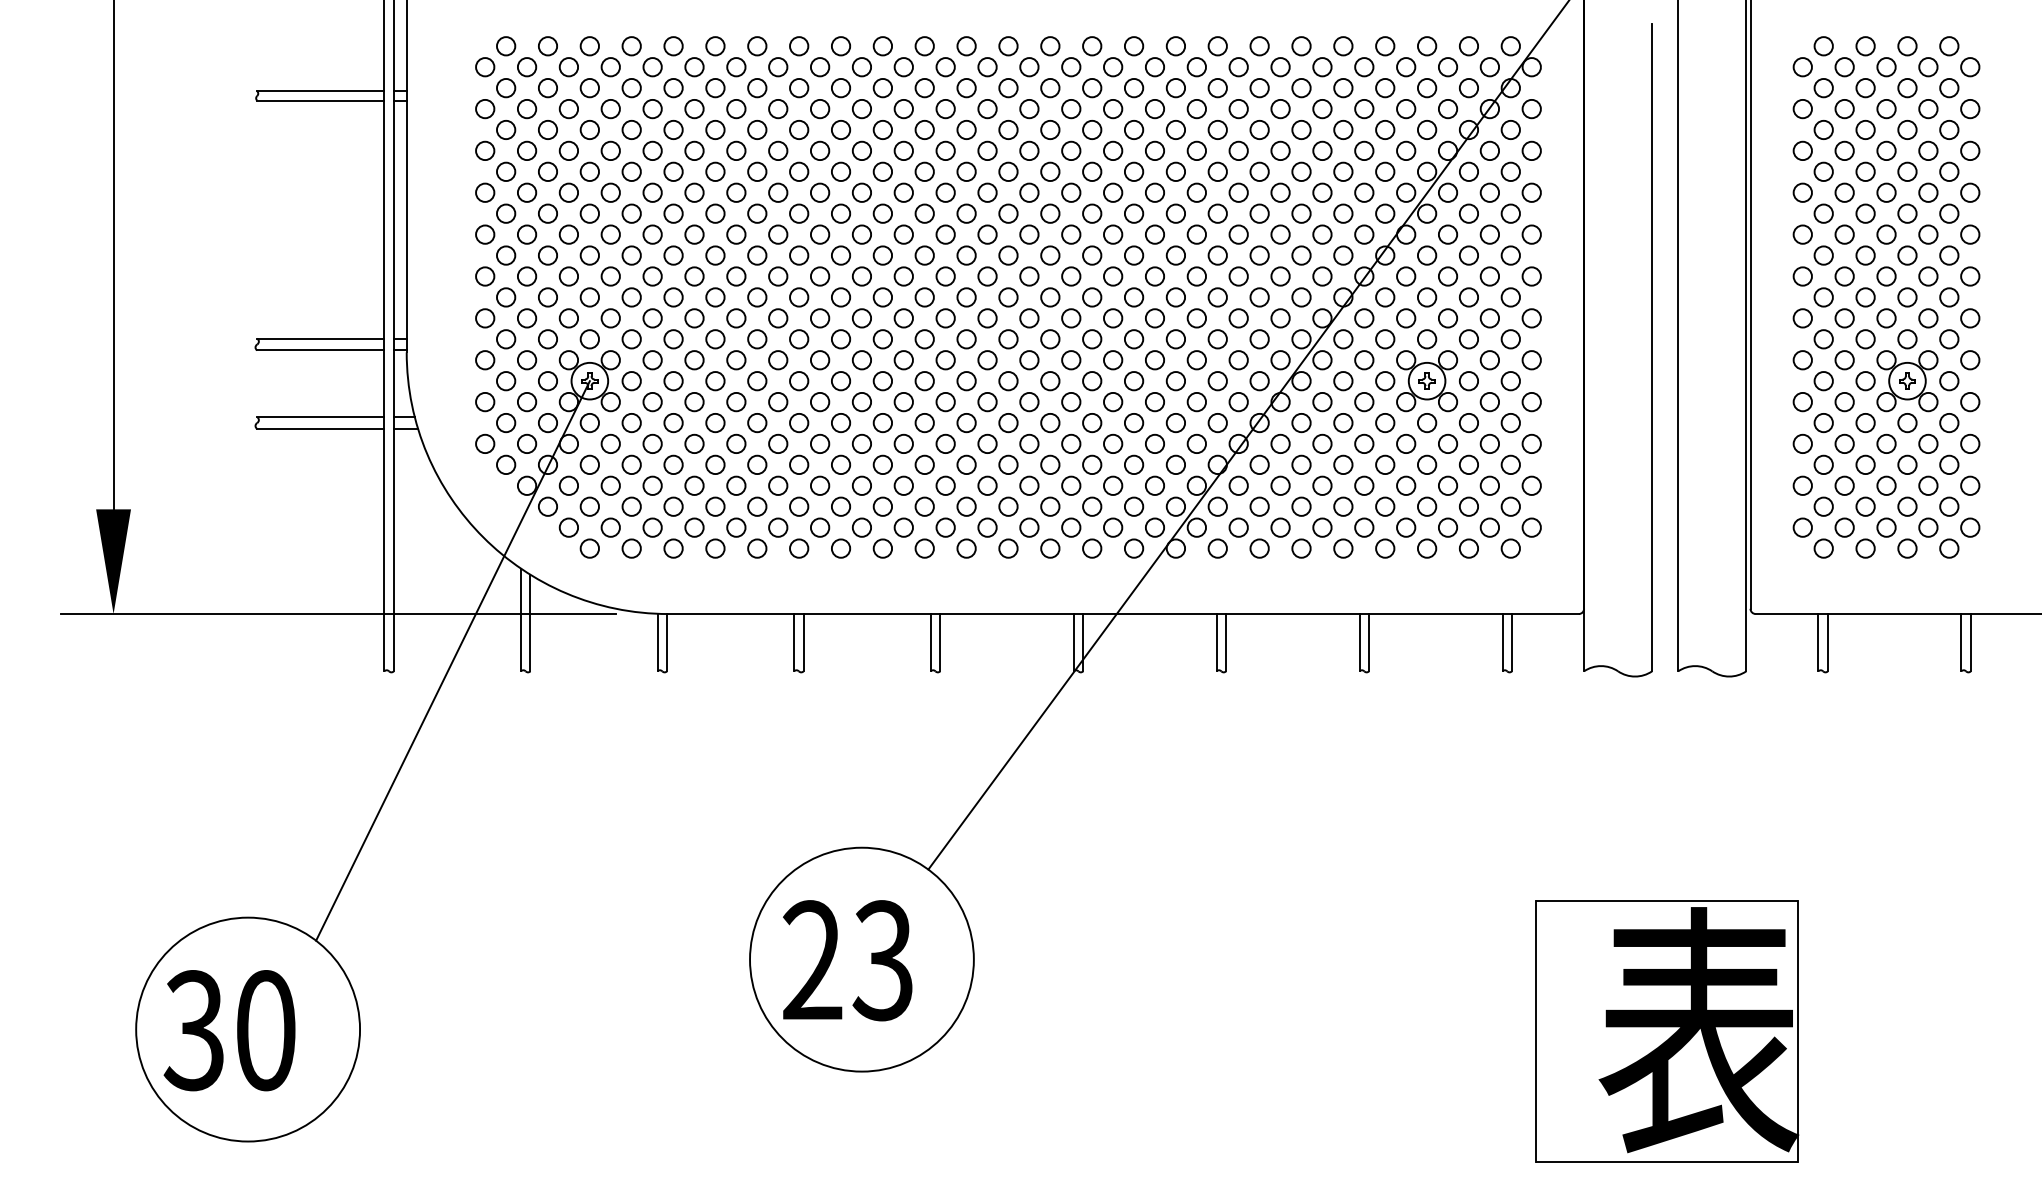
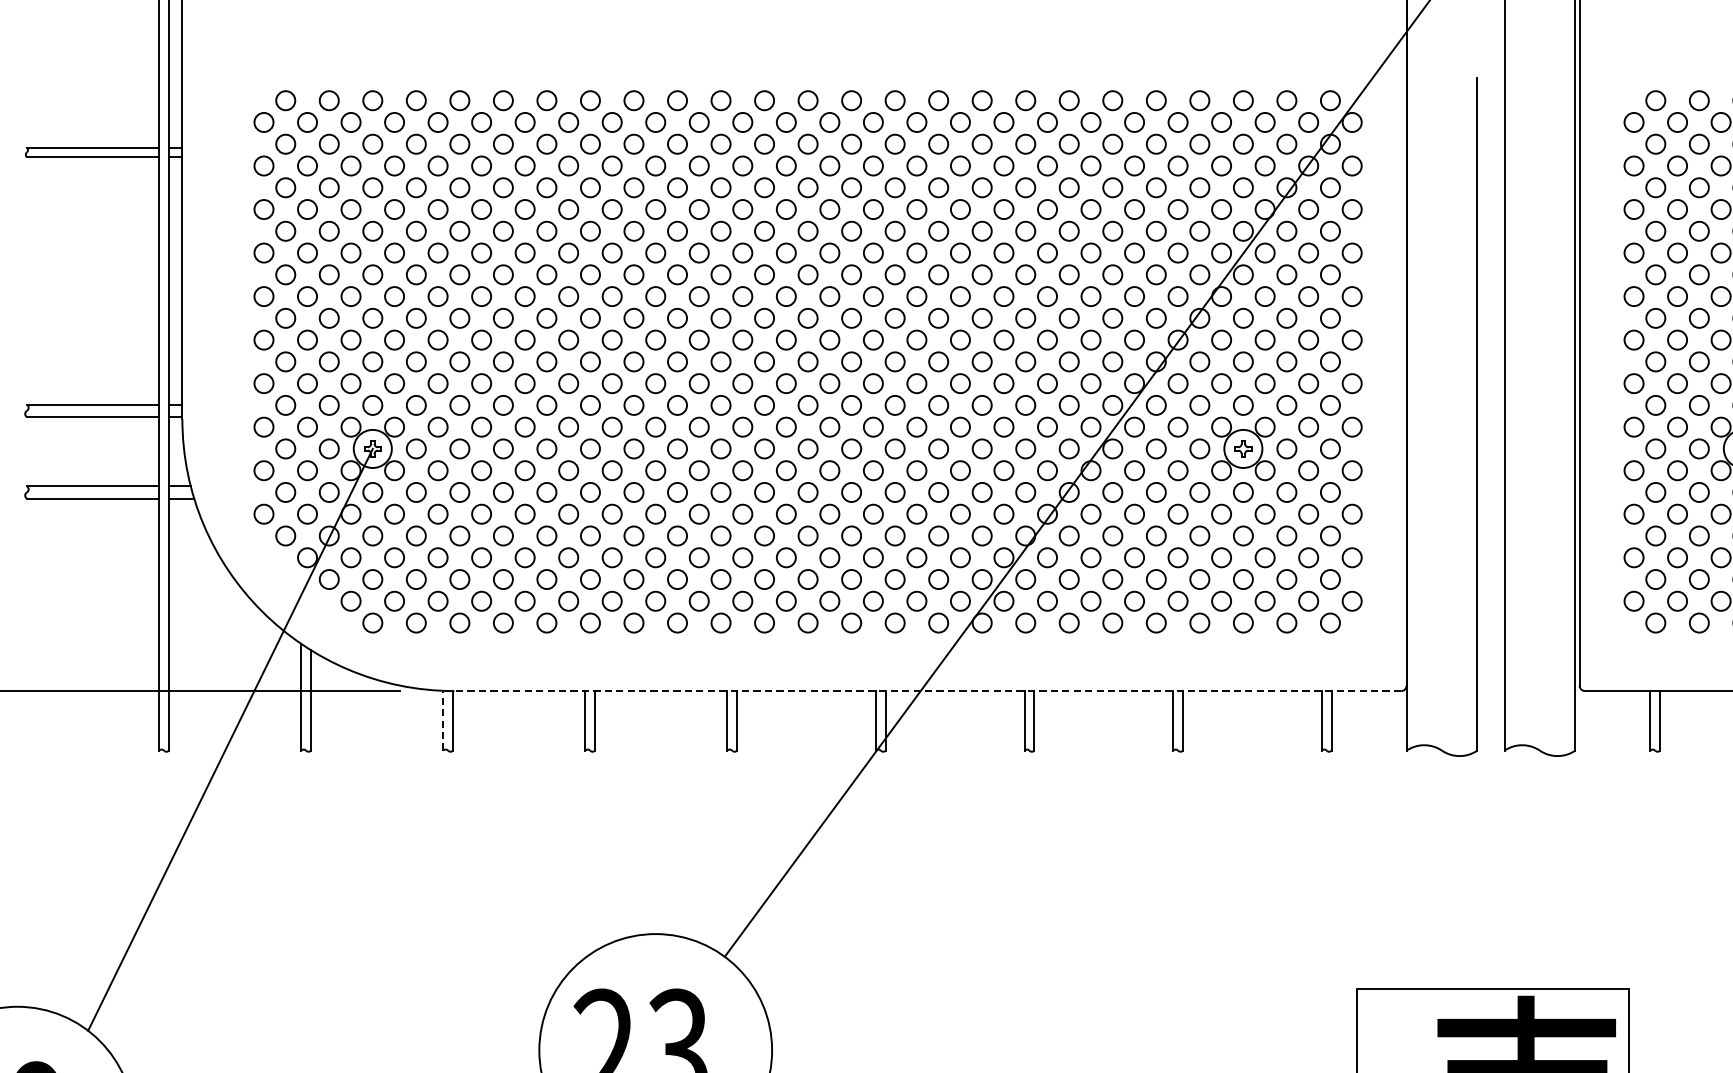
line: (1123, 614) -> (927, 691), solid -> dashed
line: (657, 642) -> (443, 720), solid -> dashed

